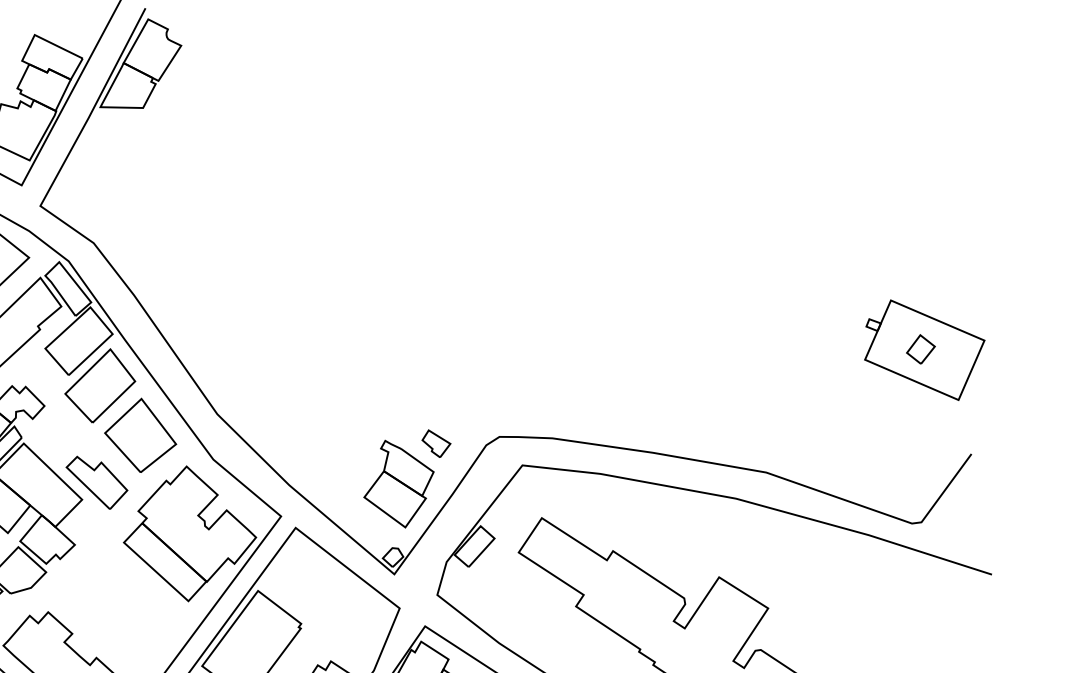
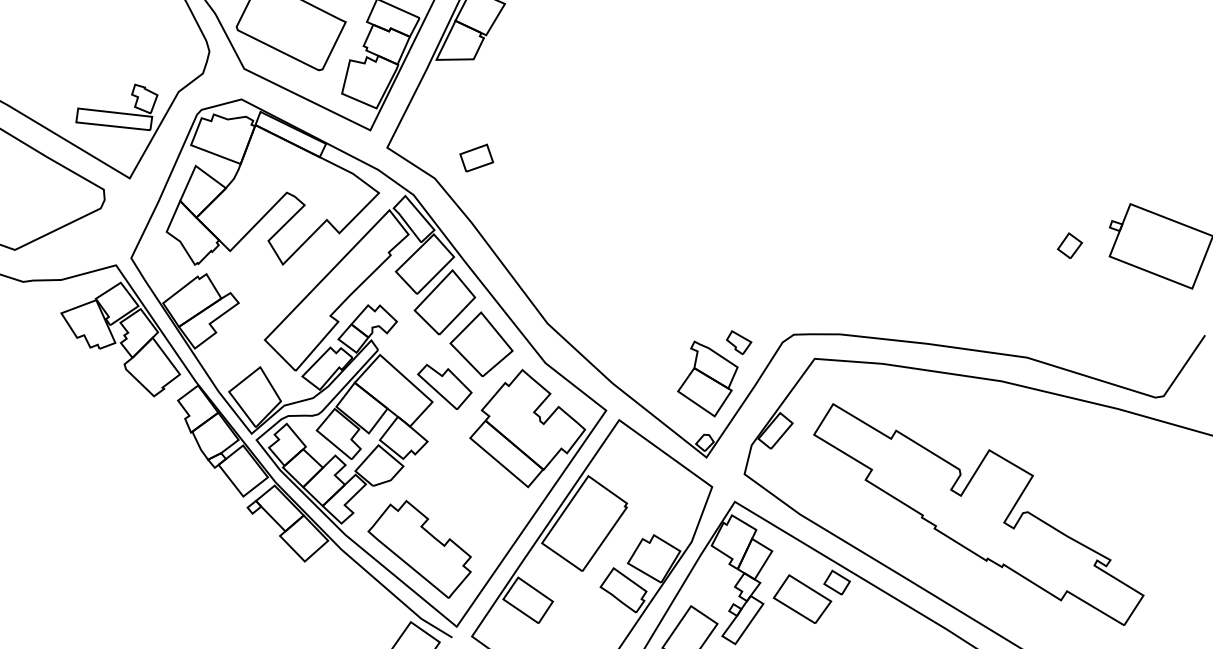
part: (142, 220) -> (476, 157), added
part: (921, 349) -> (1070, 245), moved

